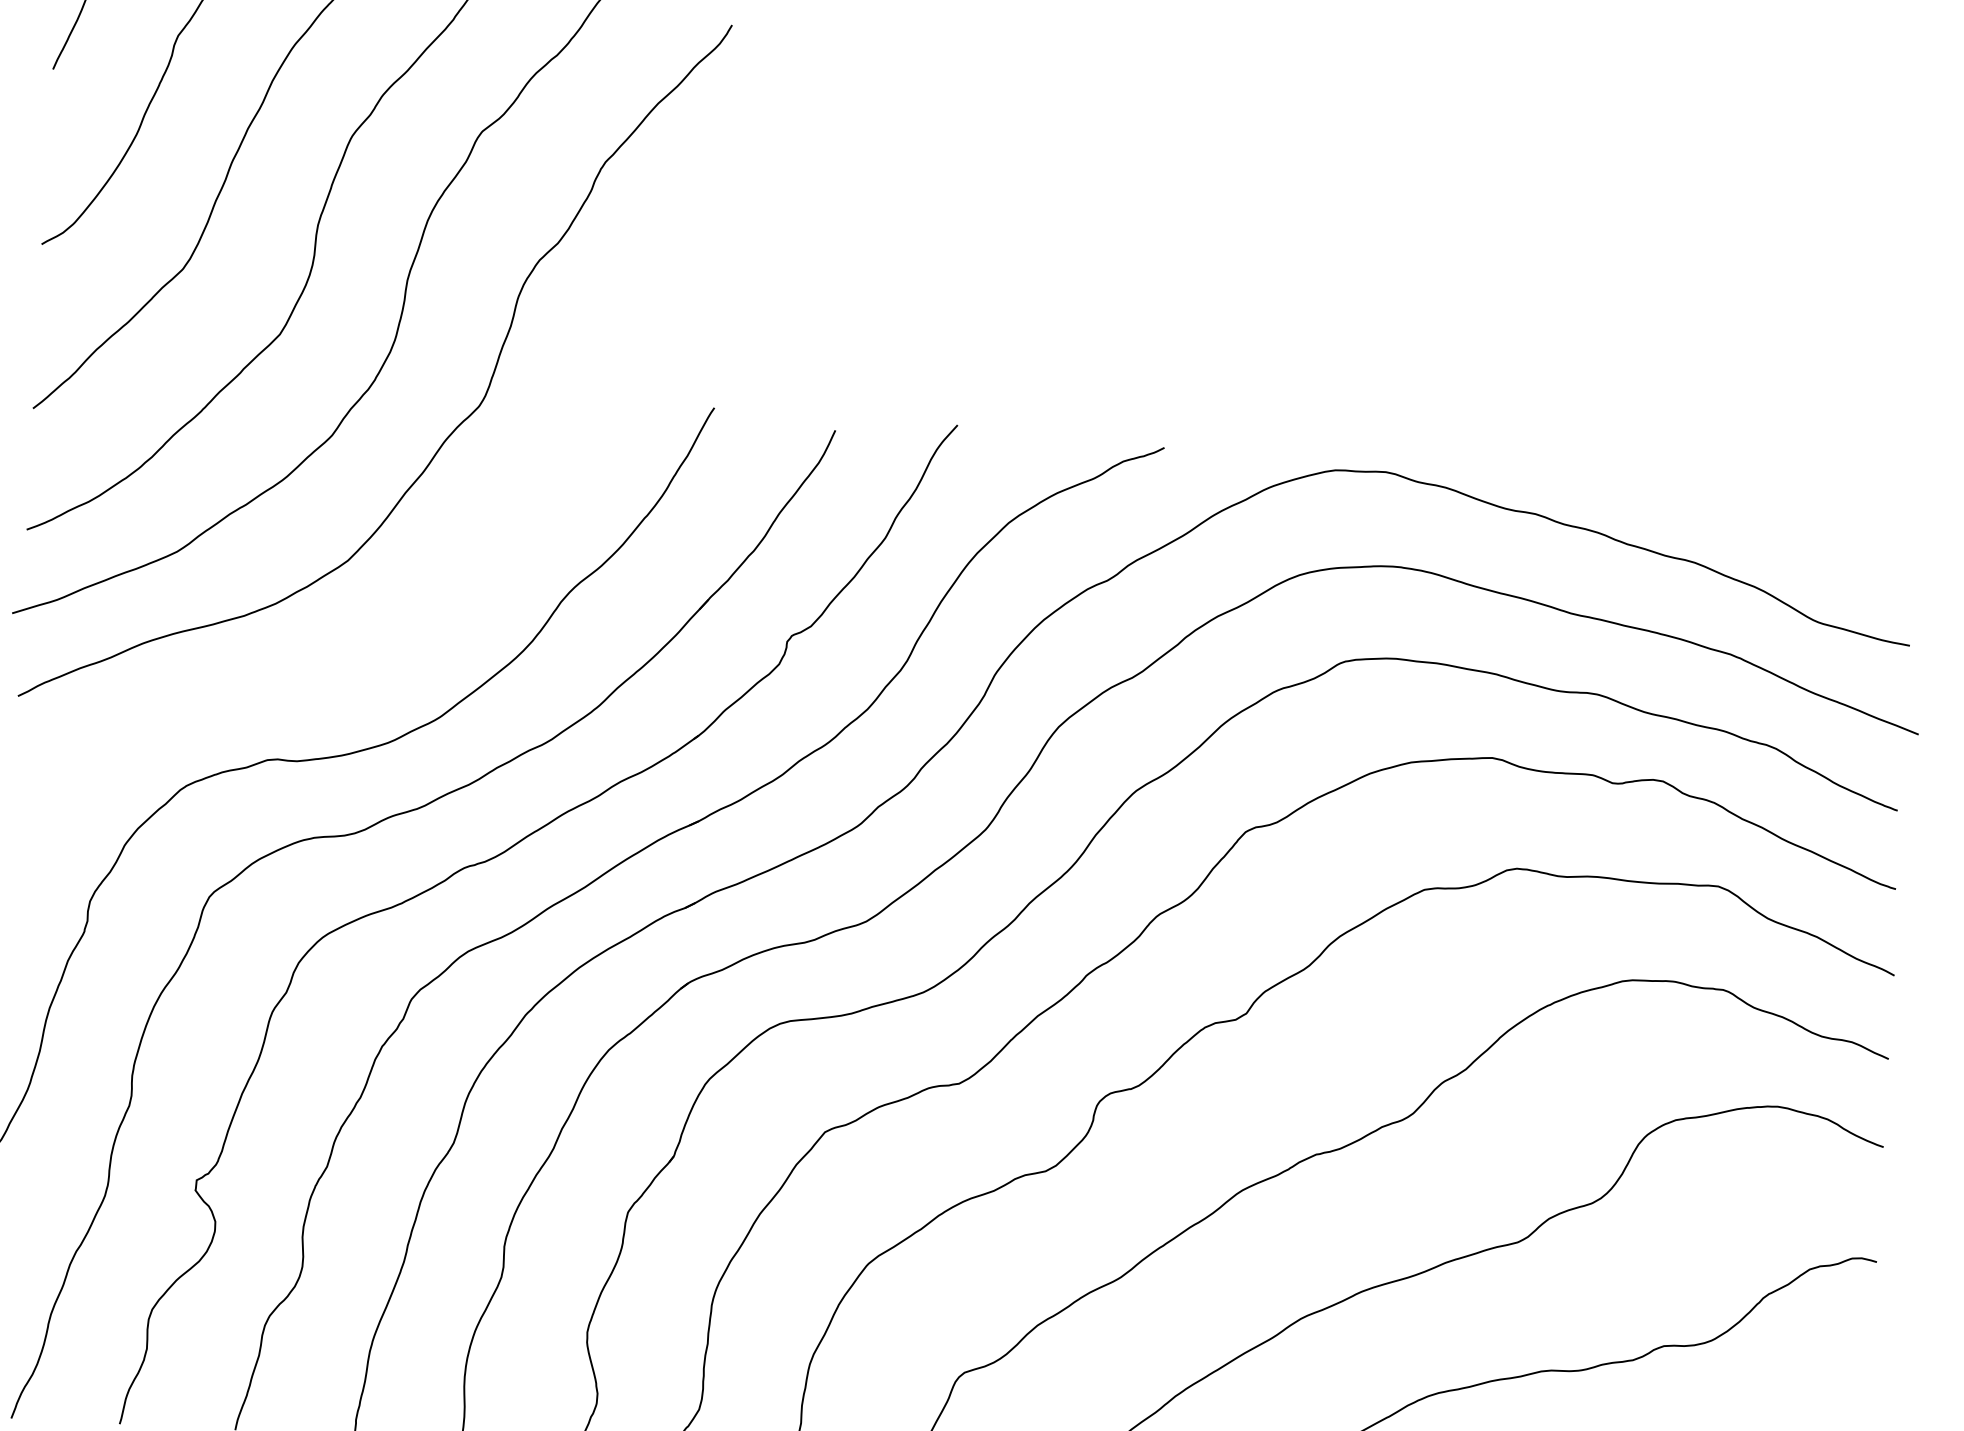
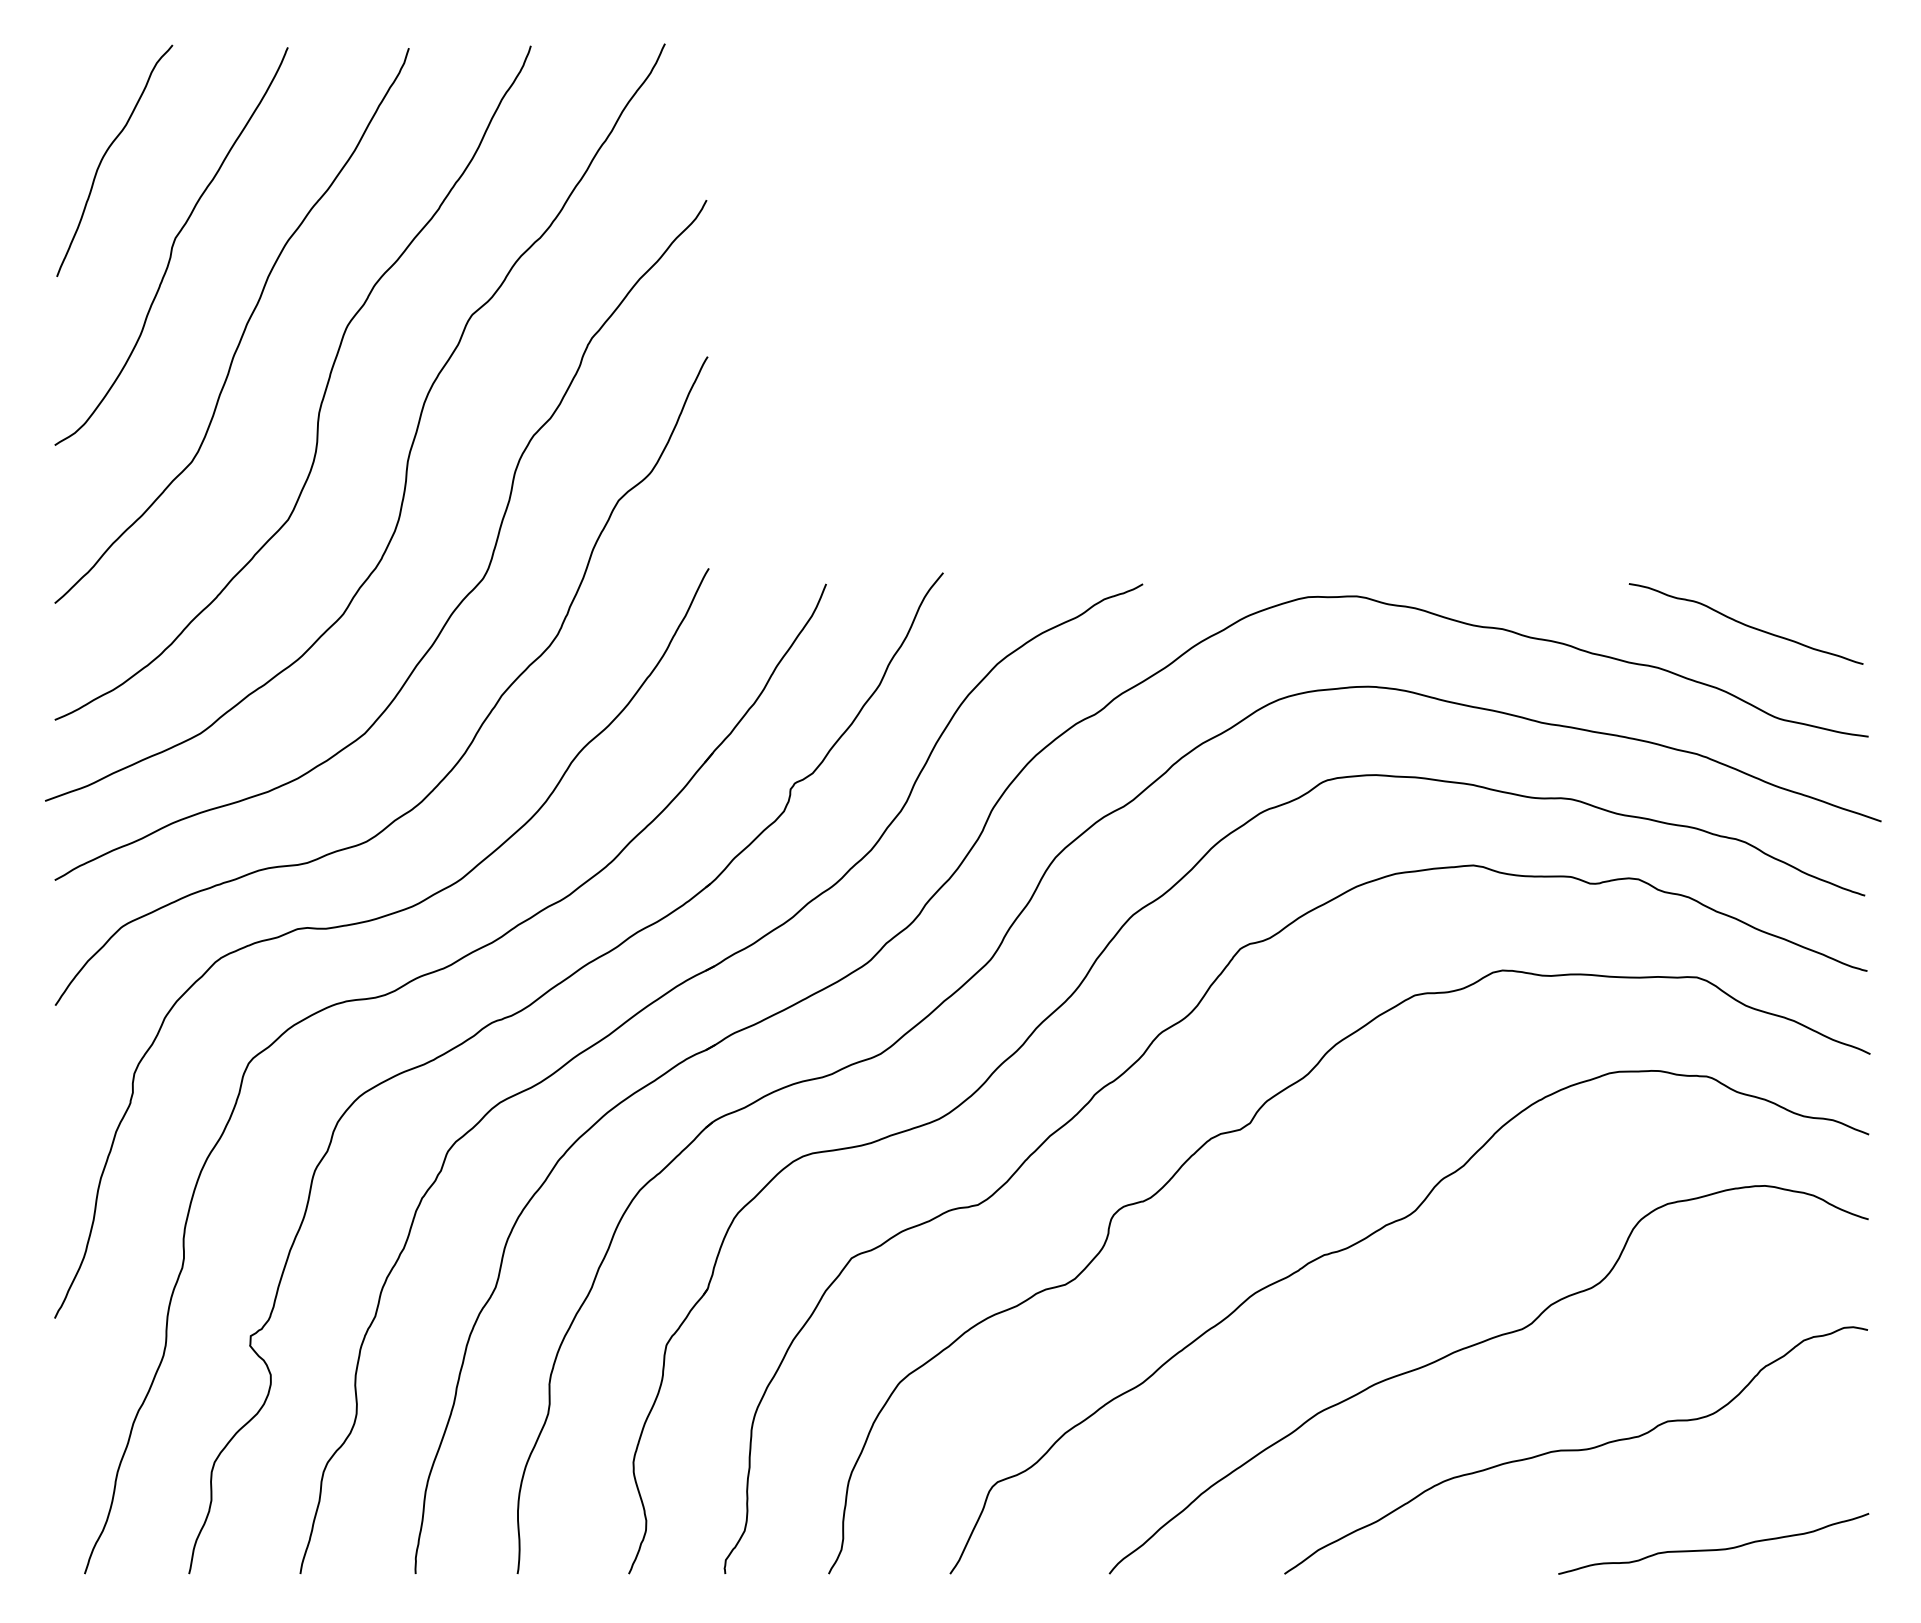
curve: (1787, 521) -> (1744, 623), added
curve: (464, 564) -> (476, 731), added

